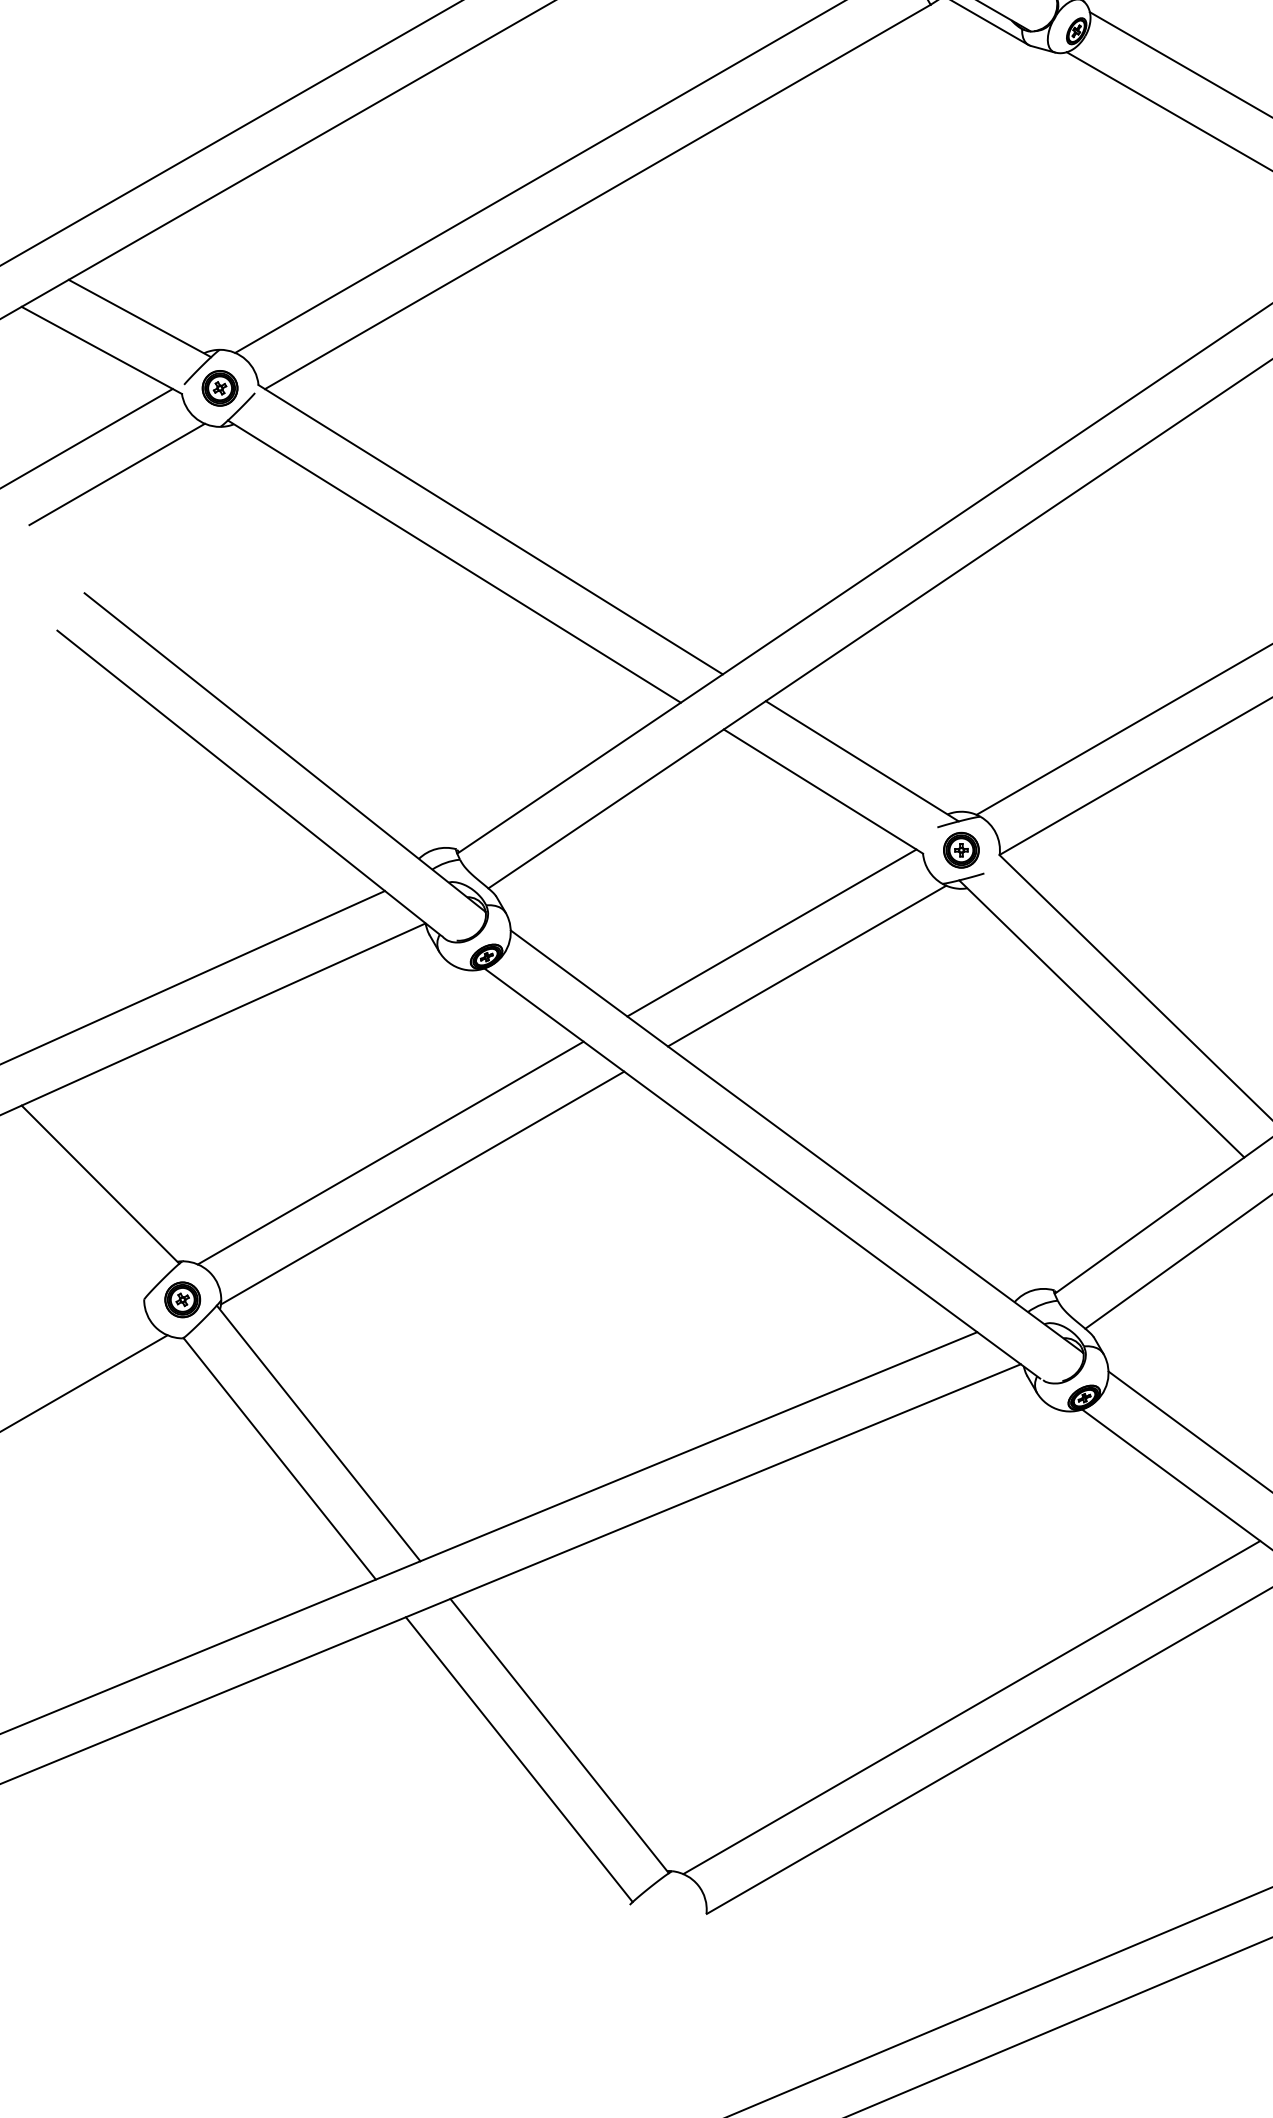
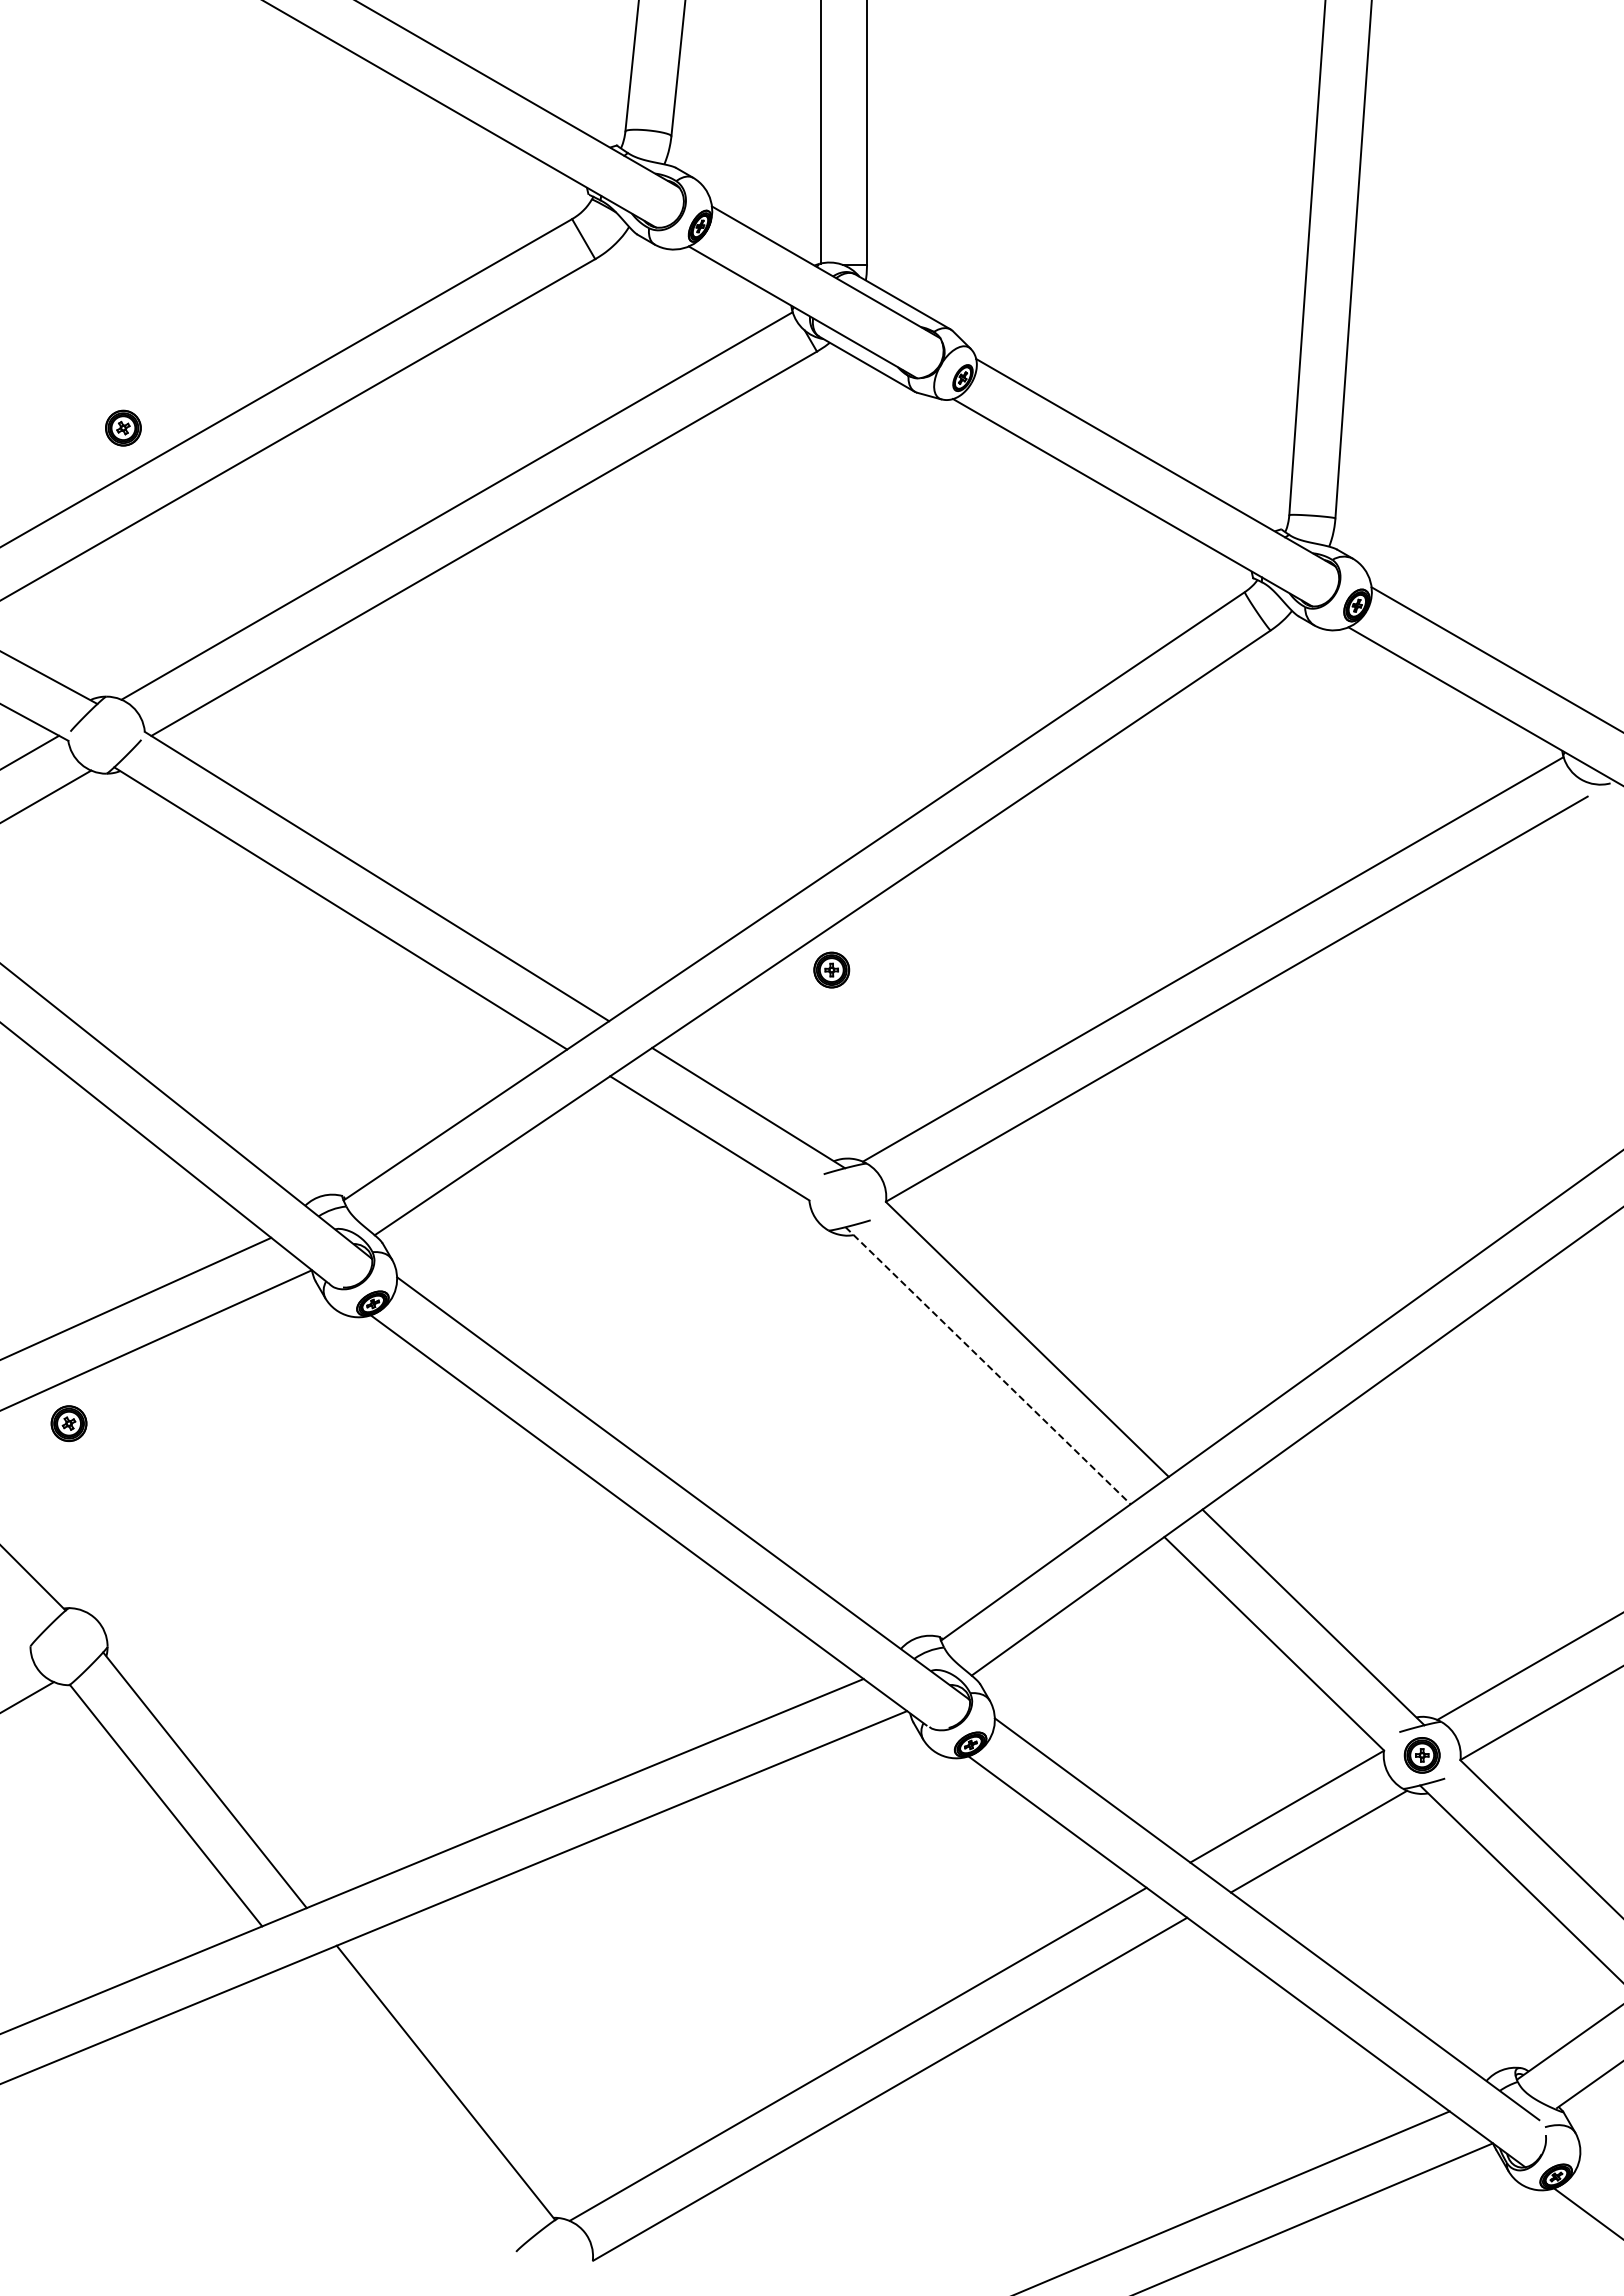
part: (220, 387) -> (123, 427), moved
part: (961, 849) -> (831, 969), moved
line: (771, 932) -> (657, 1279), removed
line: (807, 965) -> (693, 1312), removed
line: (1102, 1018) -> (988, 1365), solid -> dashed
line: (390, 1152) -> (276, 1499), removed
line: (422, 1187) -> (308, 1534), removed
part: (182, 1299) -> (68, 1423), moved
line: (519, 1759) -> (405, 2106), removed

